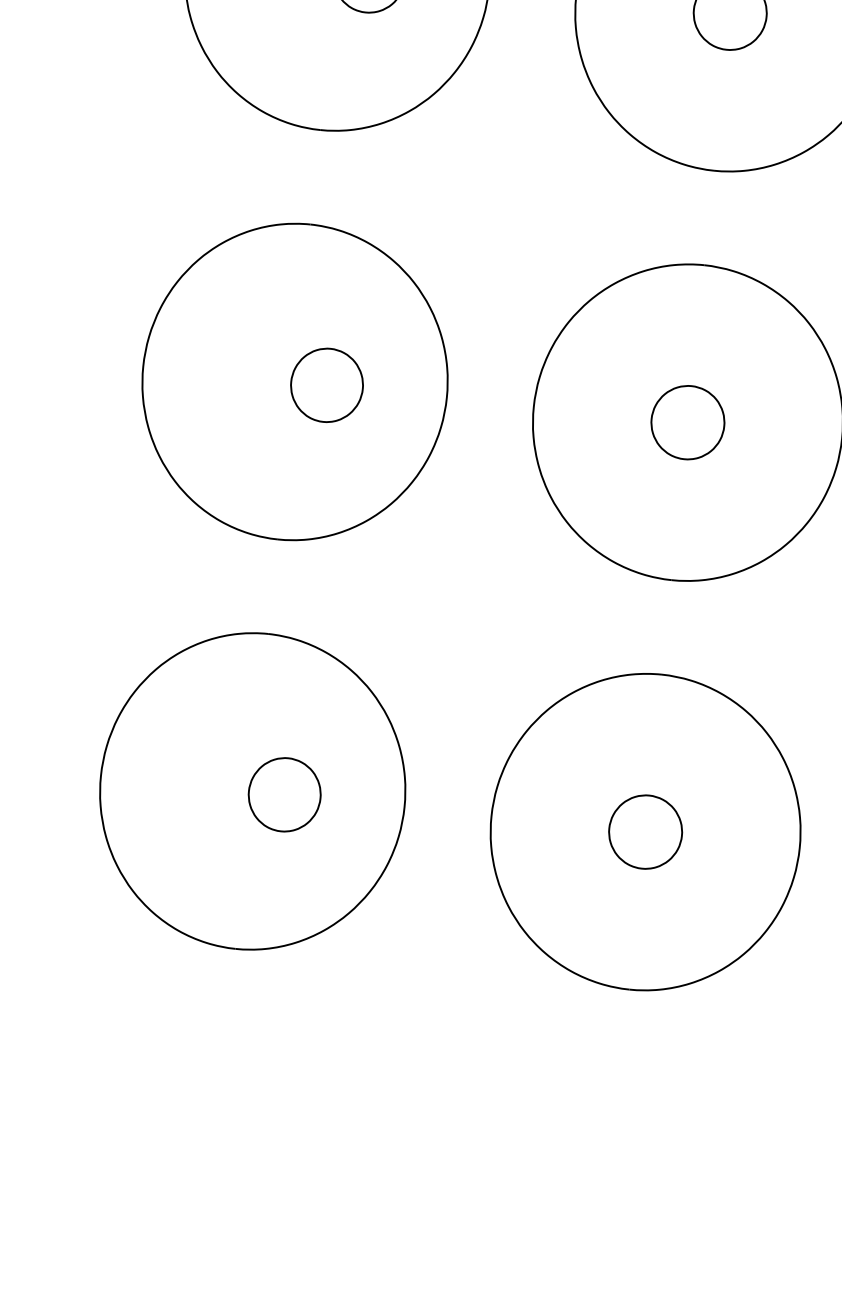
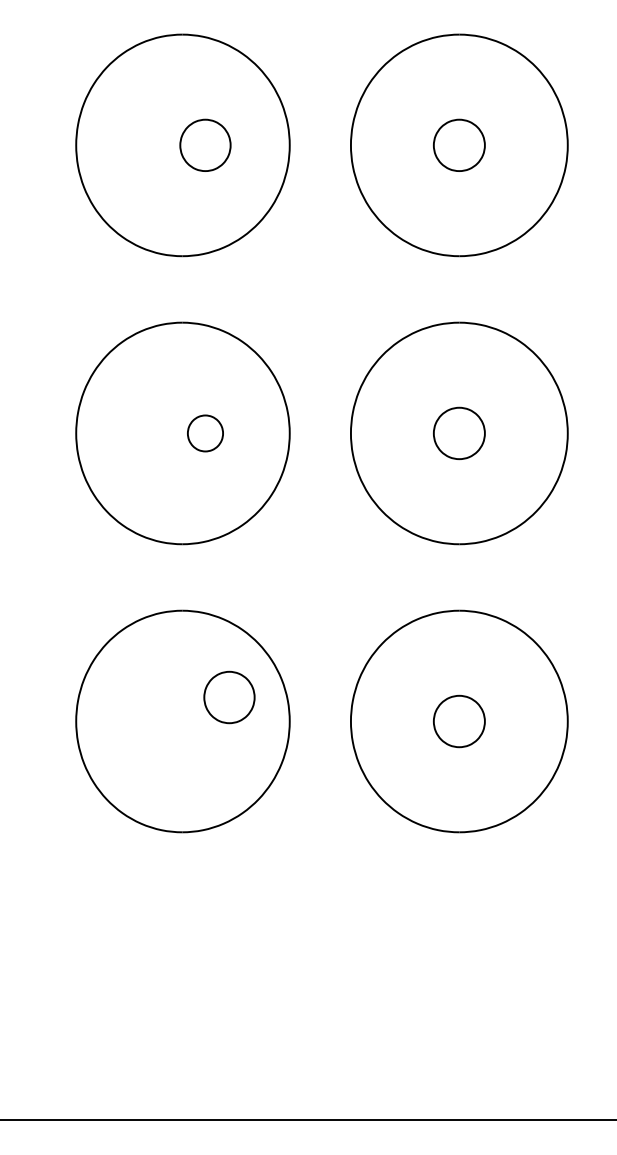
part: (327, 385) -> (205, 433), size x0.7
part: (284, 794) -> (229, 697), moved

